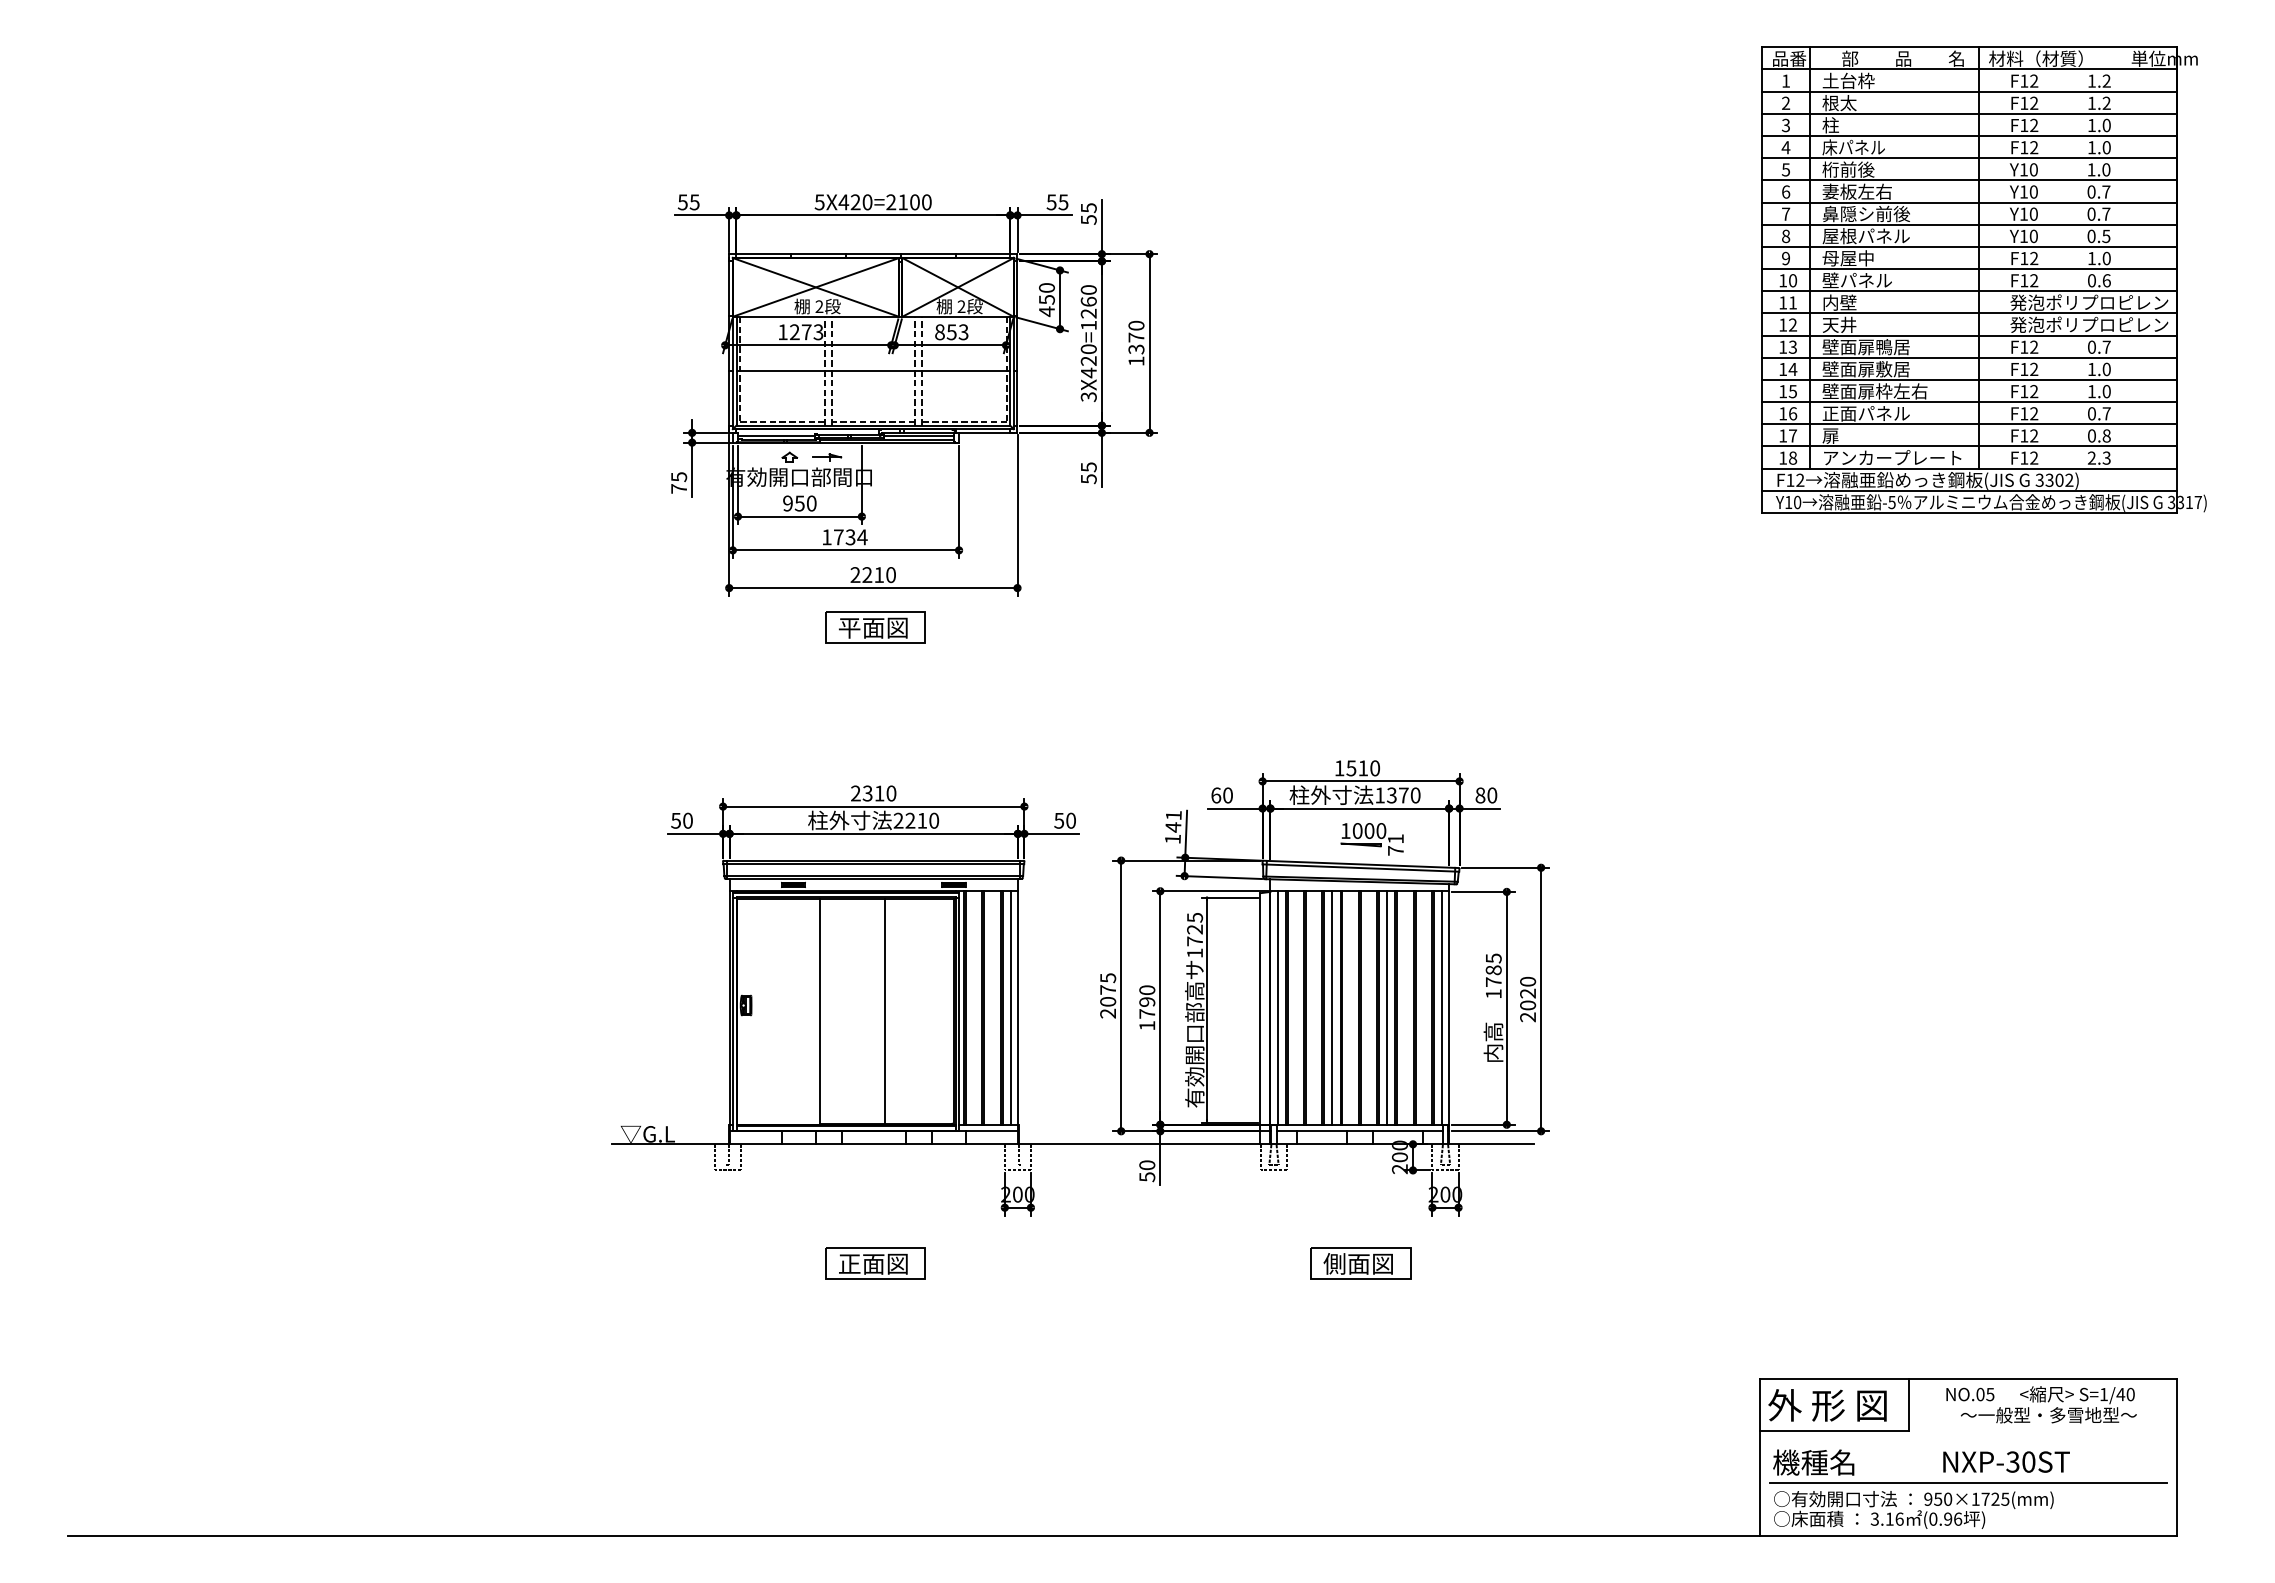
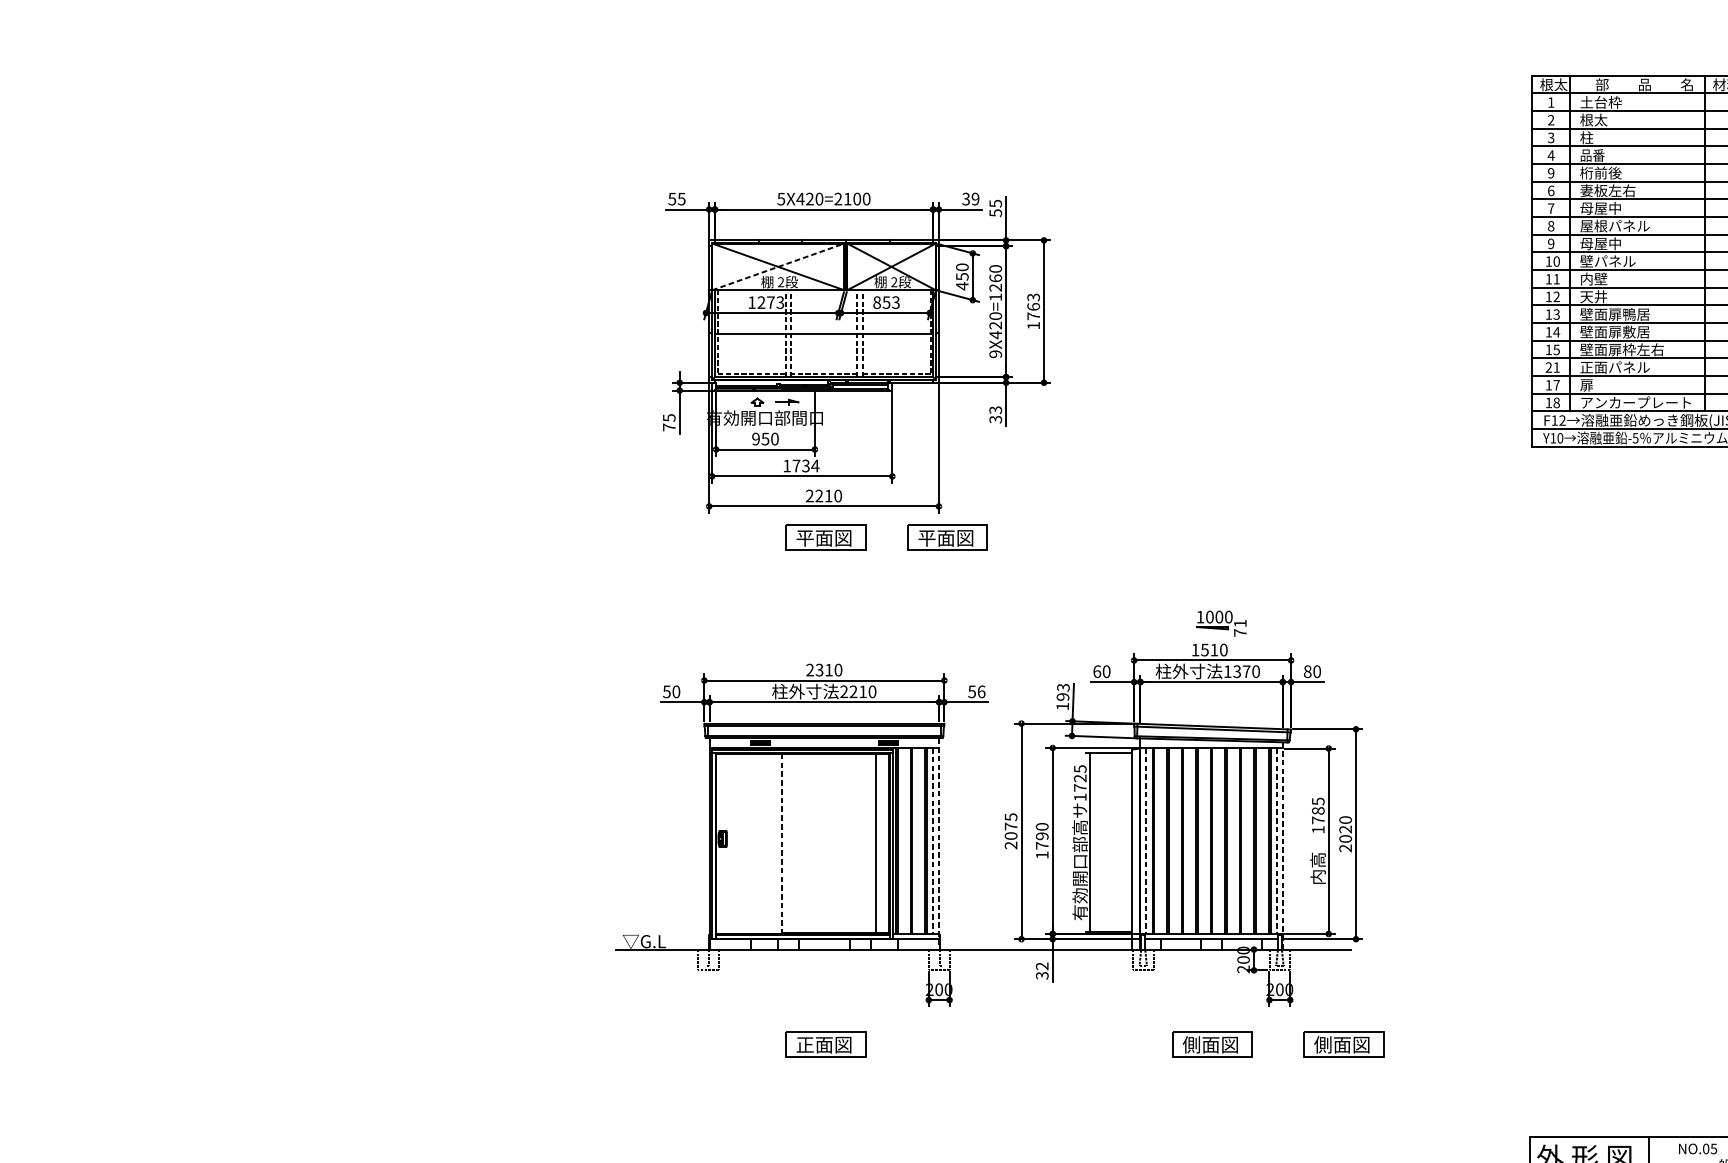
text: (1789, 58) -> (1553, 84), 品番 -> 根太
text: (1853, 147) -> (1604, 155), 床パネル -> 品番
text: (1785, 169) -> (1550, 172), 5 -> 9
text: (1057, 202) -> (970, 199), 55 -> 39
text: (1866, 213) -> (1615, 208), 鼻隠シ前後 -> 母屋中
line: (816, 287) -> (778, 266), solid -> dashed
text: (1136, 337) -> (1033, 306), 1370 -> 1763
text: (1088, 397) -> (995, 354), 3X420=1260 -> 9X420=1260
text: (1788, 413) -> (1553, 367), 16 -> 21
text: (1088, 472) -> (995, 414), 55 -> 33
part: (1028, 627) -> (947, 537), added
text: (1071, 820) -> (981, 691), 50 -> 56
text: (1173, 821) -> (1063, 692), 141 -> 193
part: (1371, 839) -> (1220, 623), moved
line: (1332, 1007) -> (1189, 840), removed
line: (1387, 1007) -> (1233, 840), removed
line: (1010, 1008) -> (933, 841), solid -> dashed
line: (1277, 1008) -> (1146, 841), solid -> dashed
line: (1441, 1008) -> (1276, 841), solid -> dashed
line: (884, 1010) -> (875, 842), moved
line: (1017, 1011) -> (938, 843), solid -> dashed
line: (820, 1012) -> (781, 844), solid -> dashed
line: (1449, 1014) -> (1283, 846), solid -> dashed
text: (1147, 1170) -> (1042, 970), 50 -> 32
part: (1525, 1263) -> (1343, 1044), added

